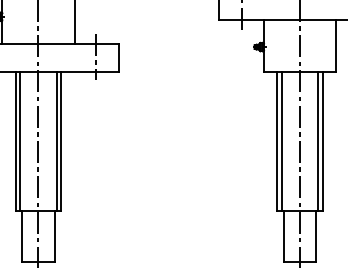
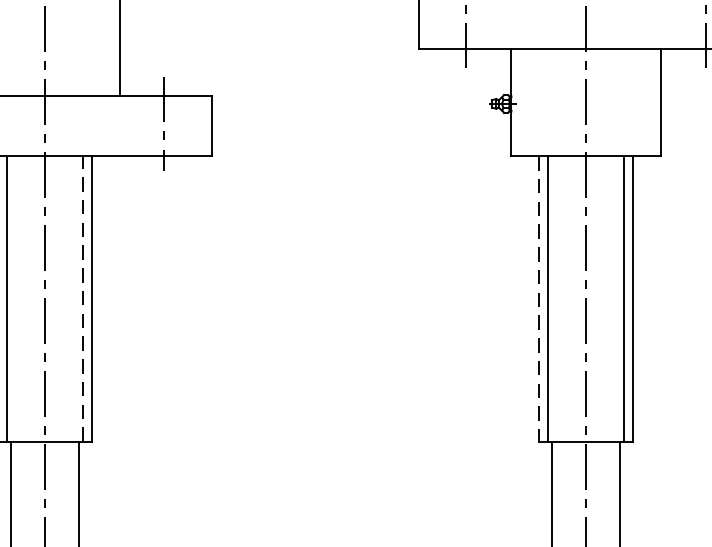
line: (56, 141) -> (82, 299), solid -> dashed
line: (277, 142) -> (539, 301), solid -> dashed

